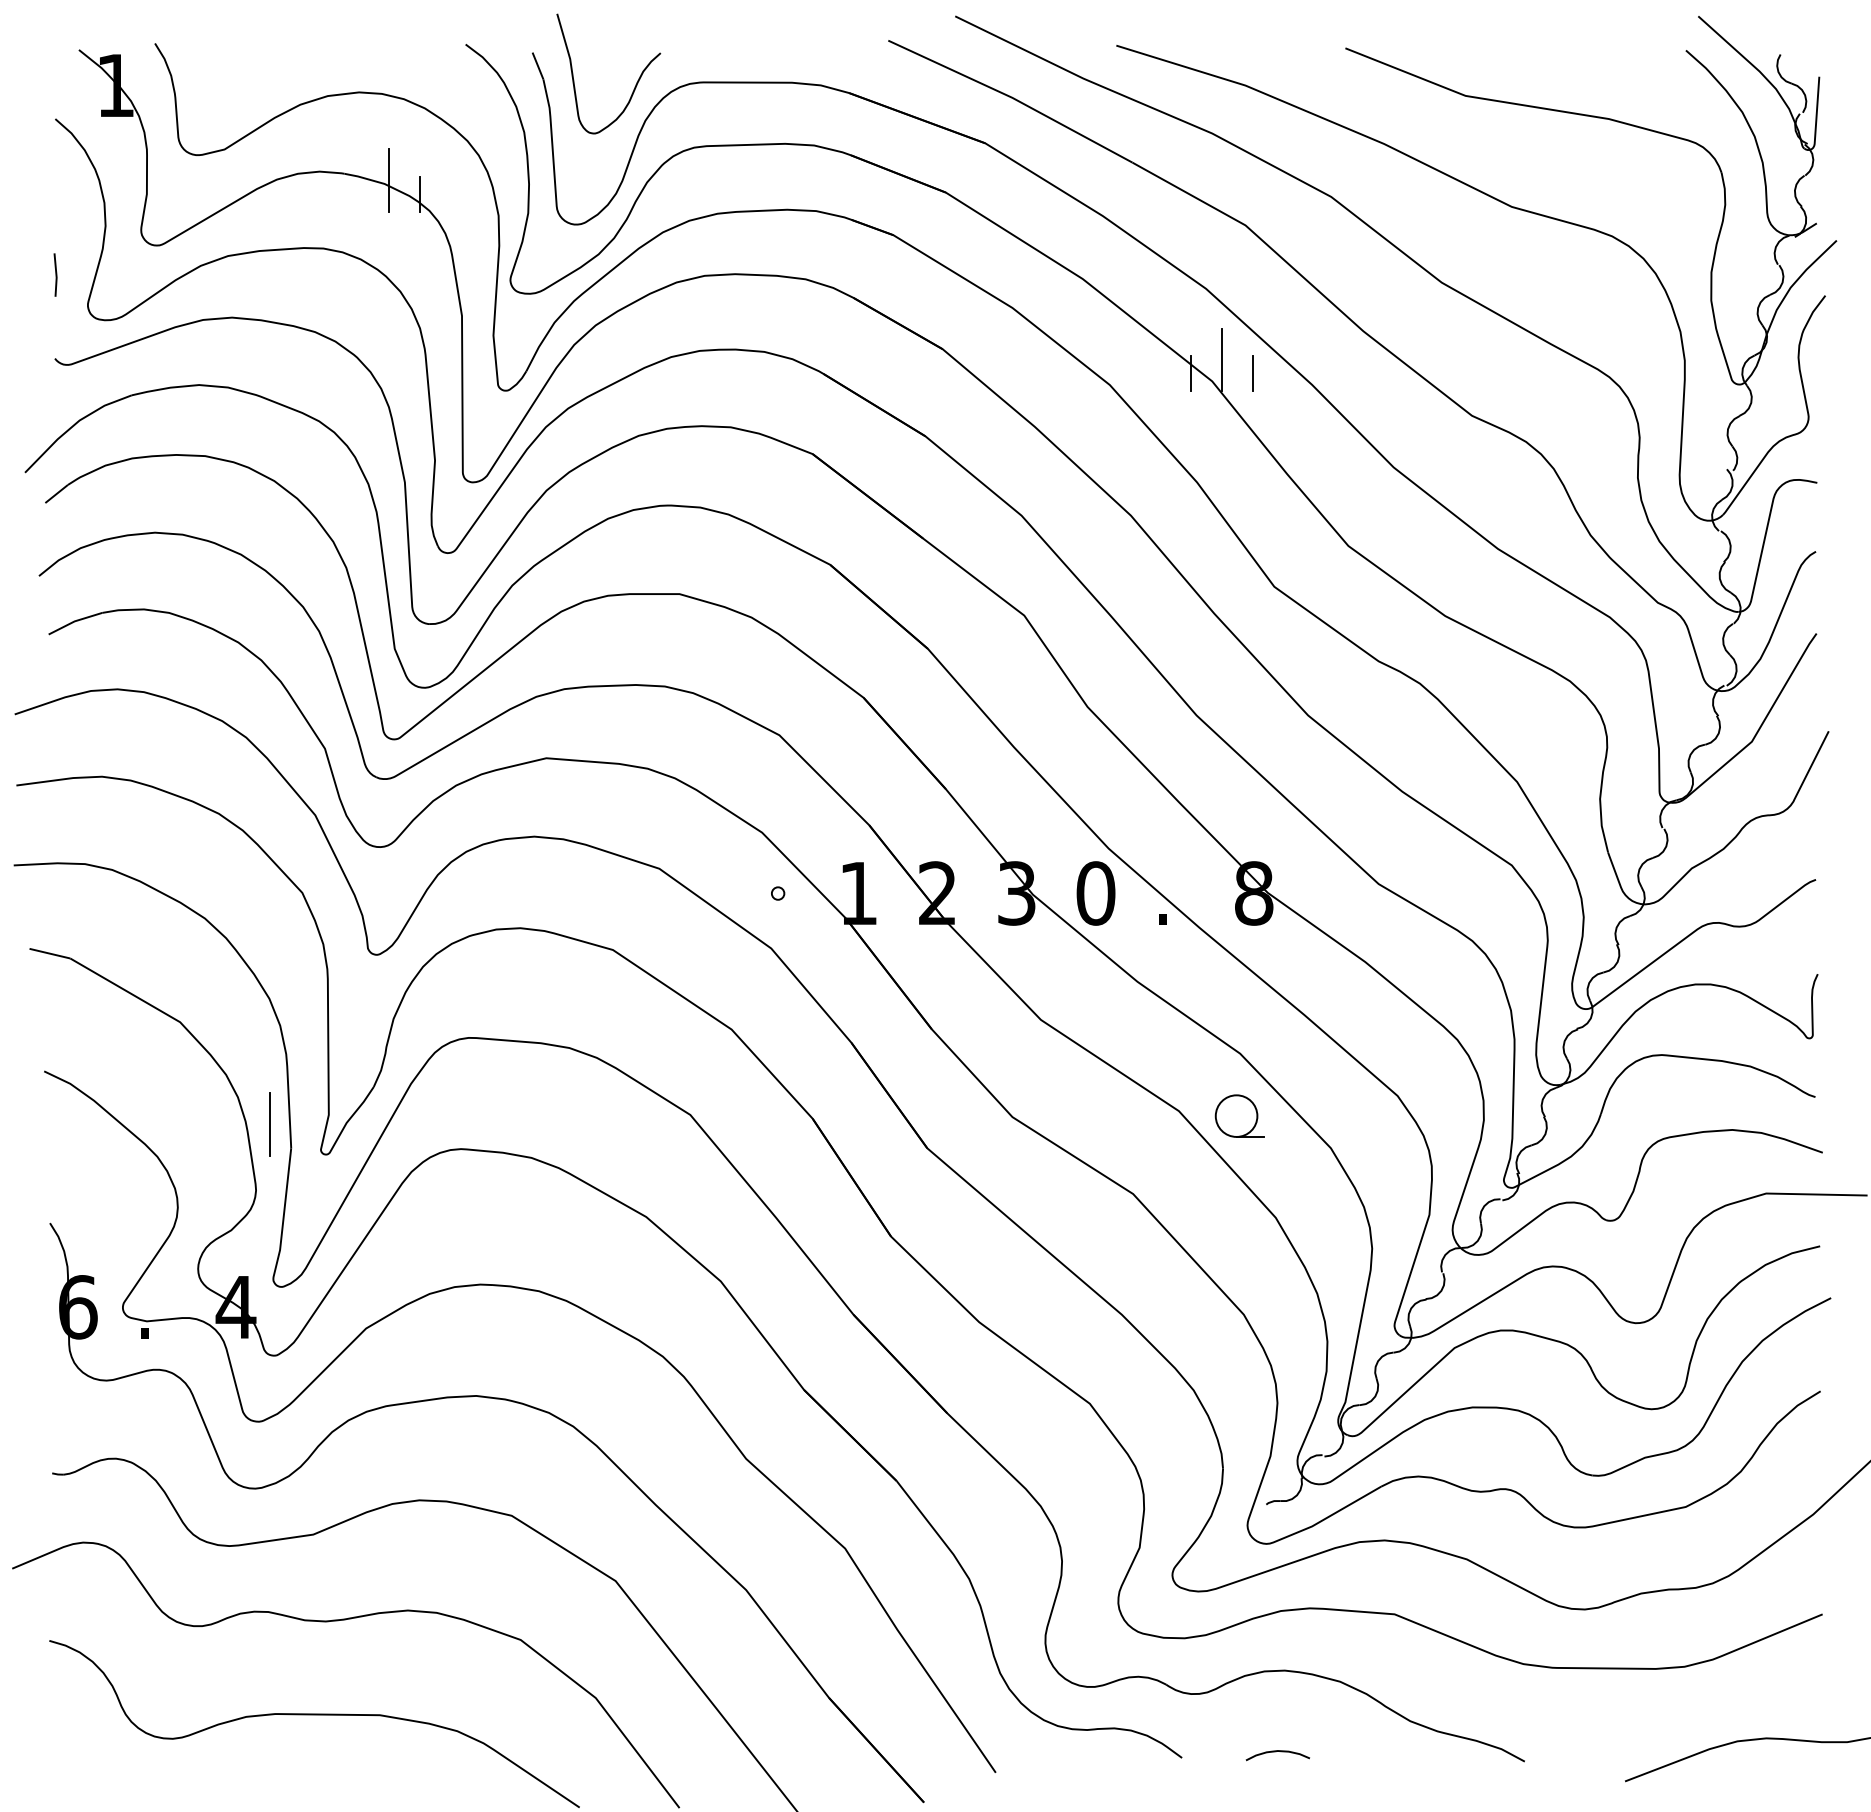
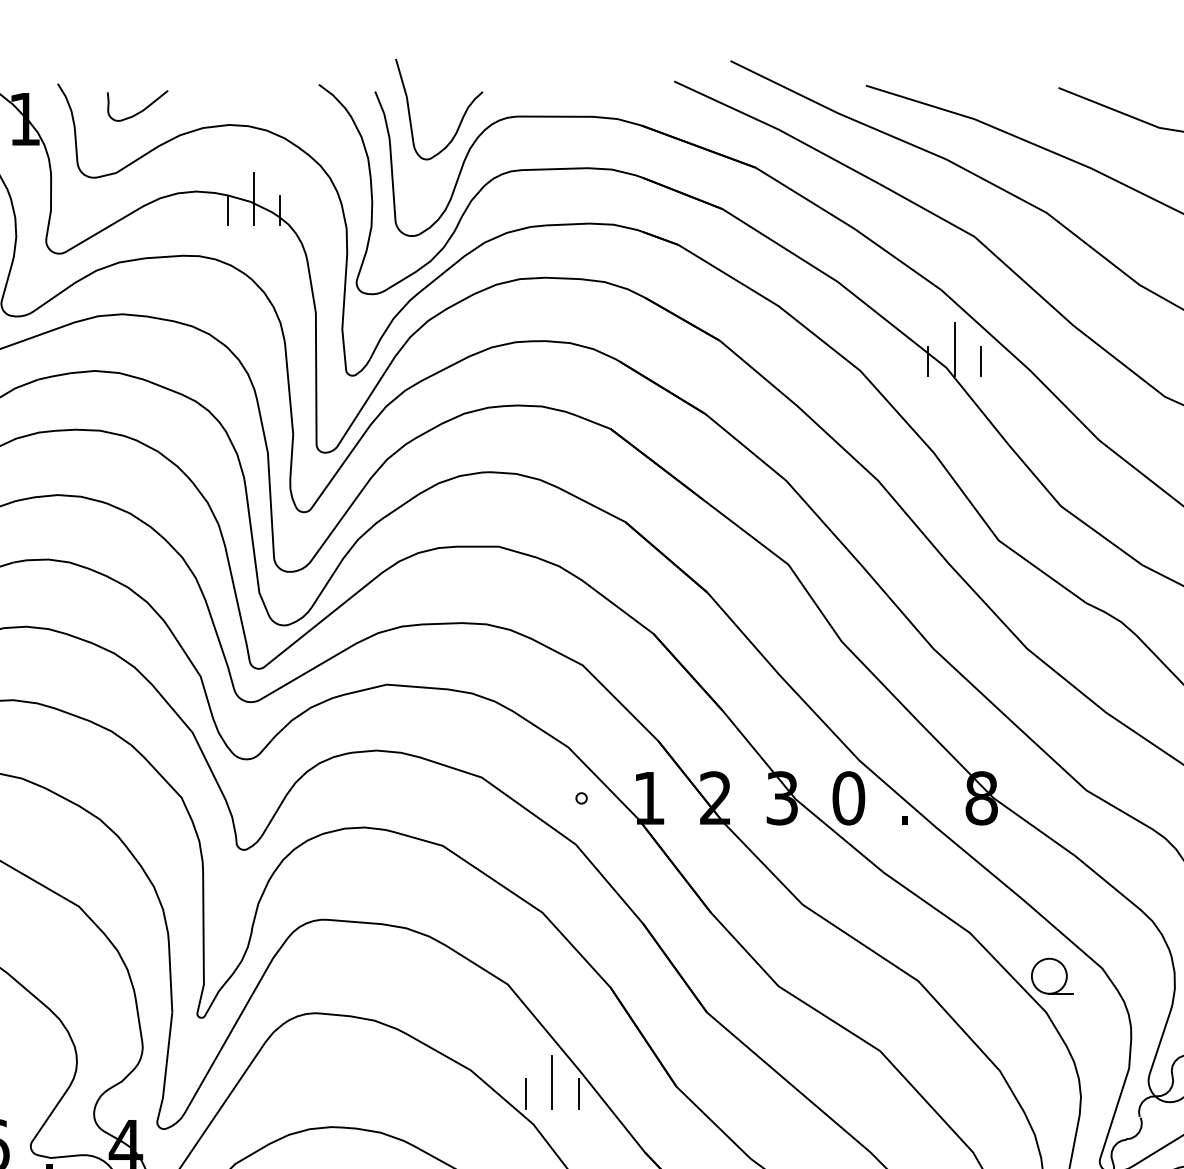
curve: (252, 76) -> (139, 111), added
line: (357, 193) -> (228, 209), added
part: (1239, 1115) -> (1051, 975), moved
line: (269, 1124) -> (551, 1082), moved
line: (712, 1244) -> (526, 1093), added
line: (774, 1244) -> (578, 1093), added

